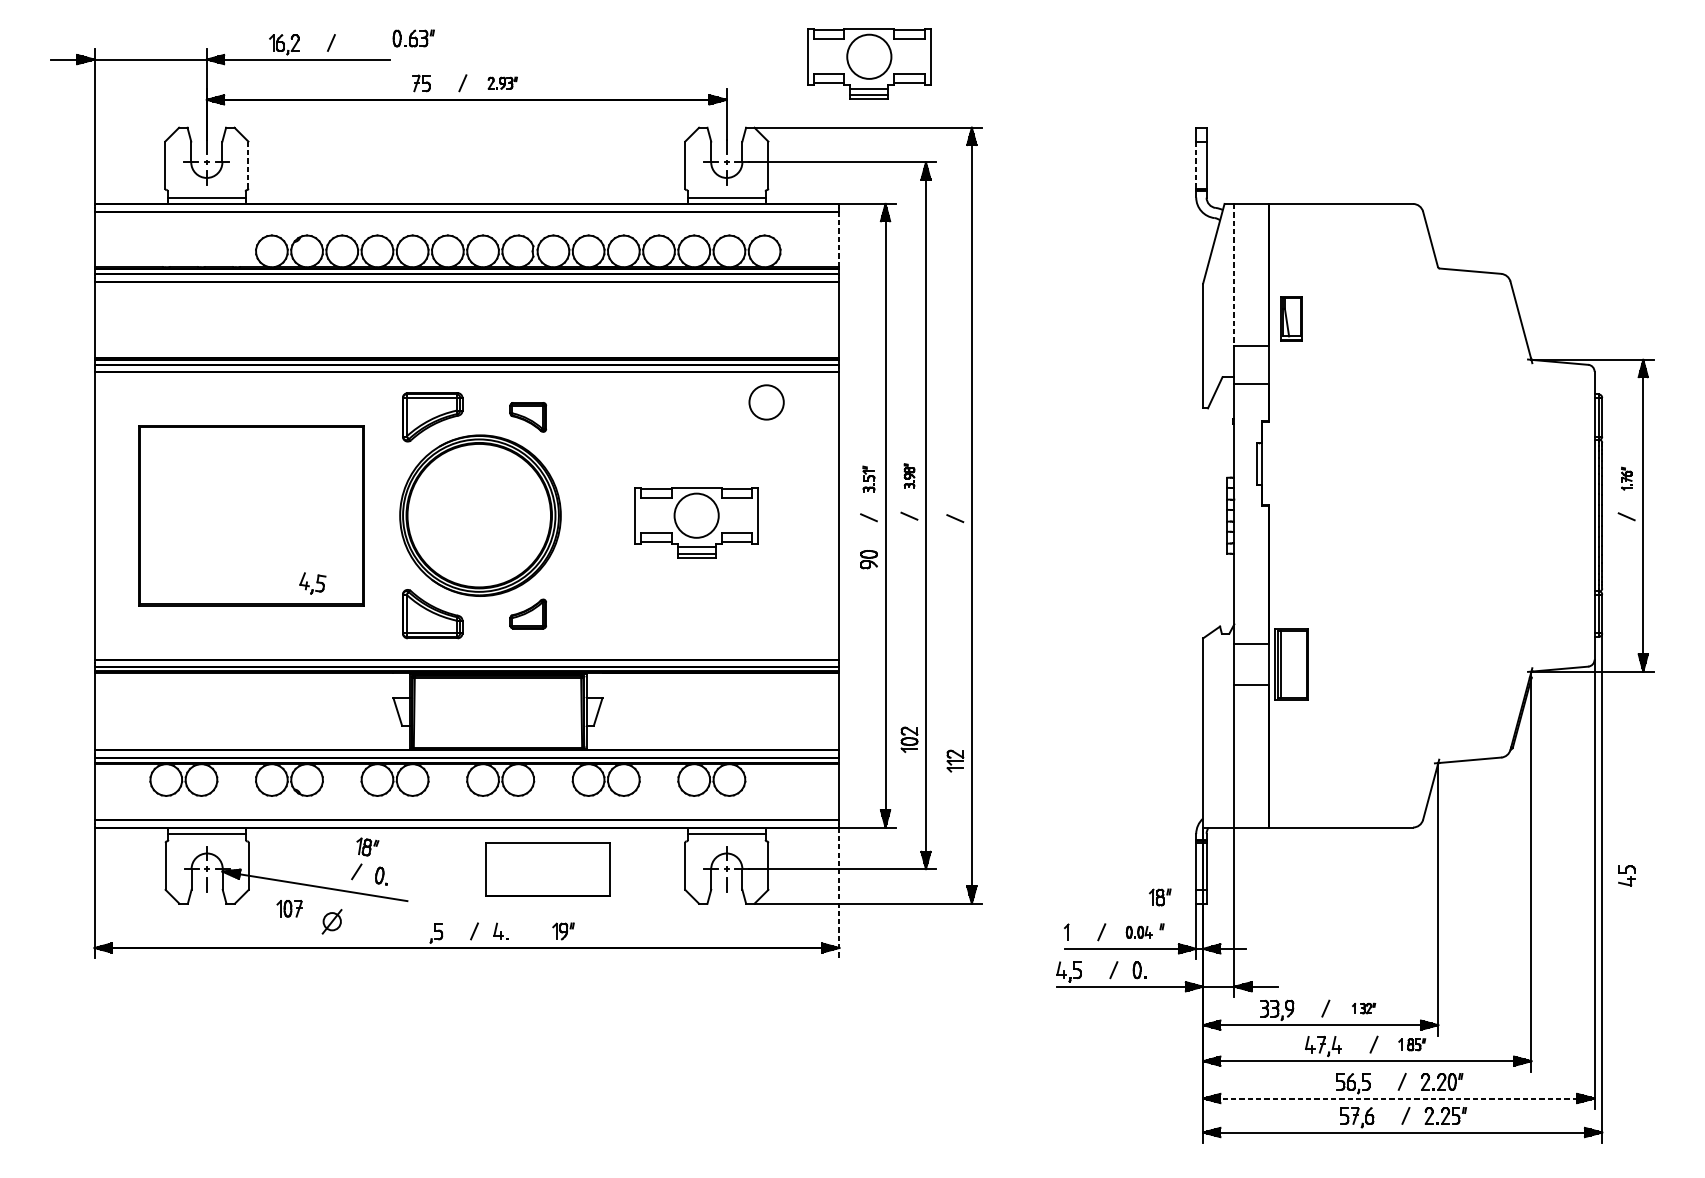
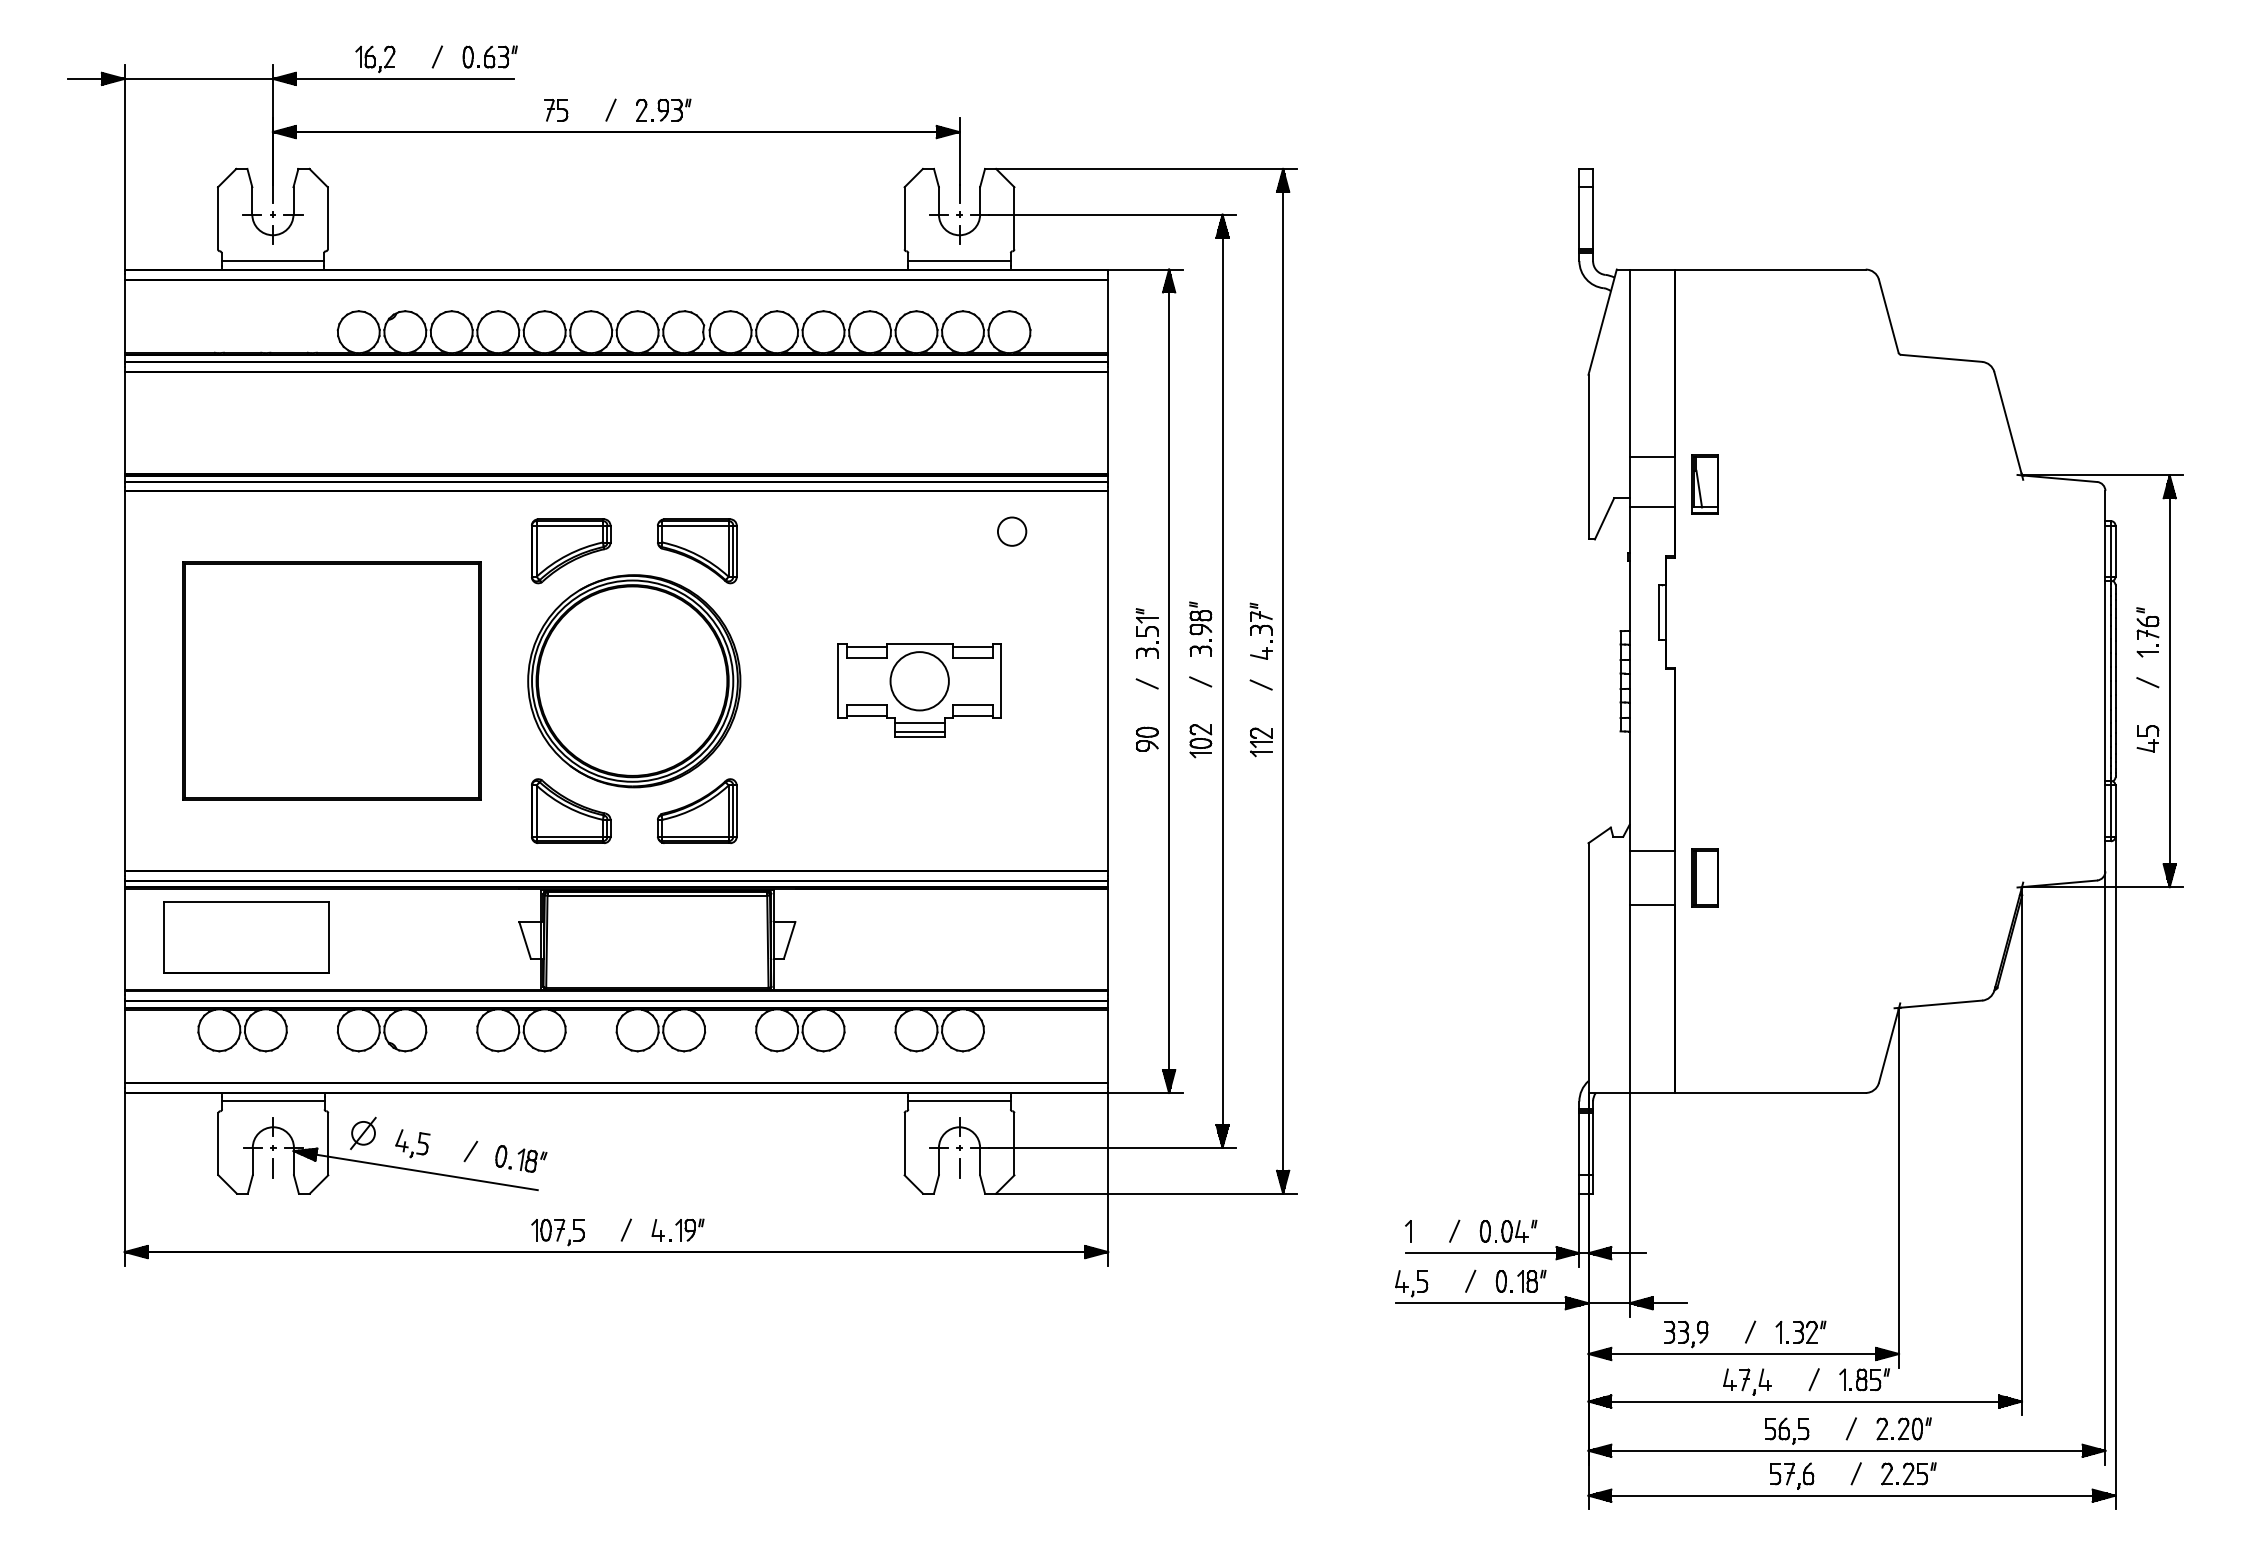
part: (413, 38) -> (489, 56), moved
part: (869, 63) -> (1147, 84), removed
part: (502, 82) -> (663, 109), size x1.43
line: (248, 165) -> (327, 218), dashed -> solid
line: (1196, 165) -> (1579, 218), dashed -> solid
line: (839, 239) -> (1108, 316), dashed -> solid
line: (1234, 275) -> (1629, 363), dashed -> solid
part: (1290, 319) -> (1704, 484), moved
circle: (766, 402) -> (1011, 531), size x0.62
part: (528, 417) -> (697, 551), size x1.67
part: (909, 475) -> (1200, 628), size x1.67
part: (954, 477) -> (1260, 630), added
part: (1626, 478) -> (2147, 632), size x1.67
part: (868, 479) -> (1146, 633), size x1.43
part: (312, 583) -> (412, 1143), moved
part: (528, 613) -> (697, 810), size x1.67
part: (1290, 664) -> (1704, 877), size x0.62
part: (909, 740) -> (1200, 741), moved
part: (955, 761) -> (1261, 742), moved
part: (367, 846) -> (532, 1160), moved
part: (548, 869) -> (246, 937), moved
part: (1626, 875) -> (2147, 738), moved
line: (839, 893) -> (1108, 1179), dashed -> solid
part: (1159, 896) -> (1531, 1280), moved
part: (289, 908) -> (548, 1230), moved
part: (332, 921) -> (363, 1132), moved
part: (563, 930) -> (689, 1229), moved
part: (1138, 932) -> (1503, 1231), size x1.43
part: (1363, 1008) -> (1800, 1331), size x1.67
part: (1412, 1044) -> (1864, 1379), size x1.43
line: (1398, 1098) -> (1846, 1450), dashed -> solid

